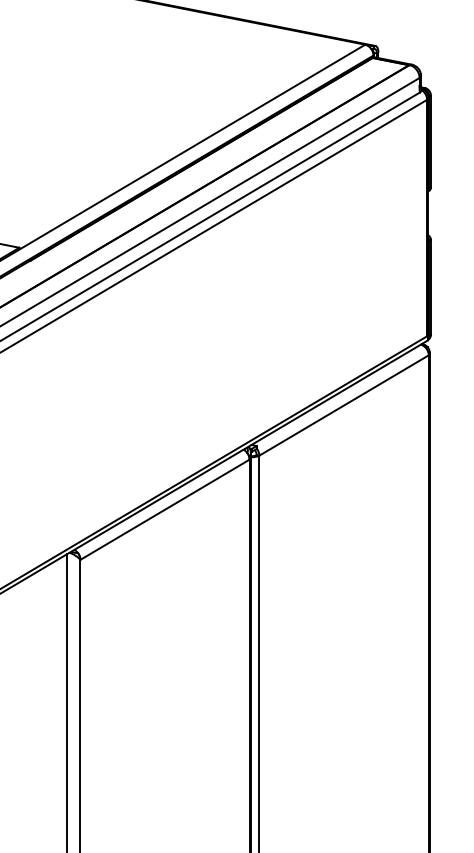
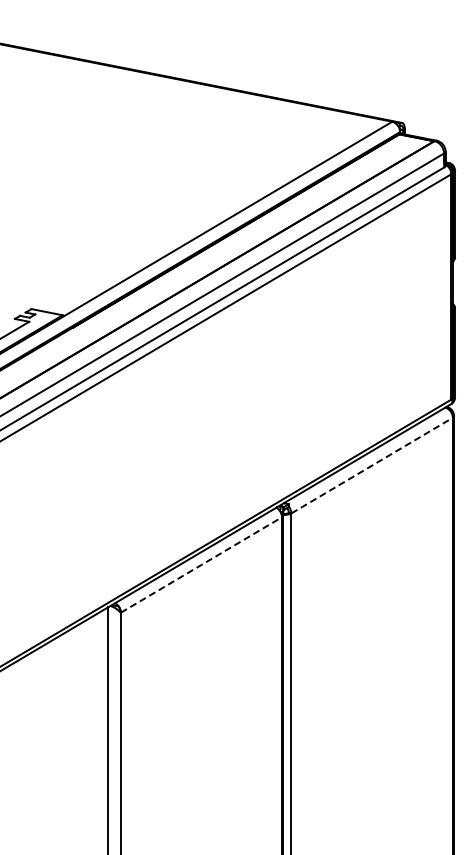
line: (344, 405) -> (372, 465), solid -> dashed
line: (165, 509) -> (201, 564), solid -> dashed

